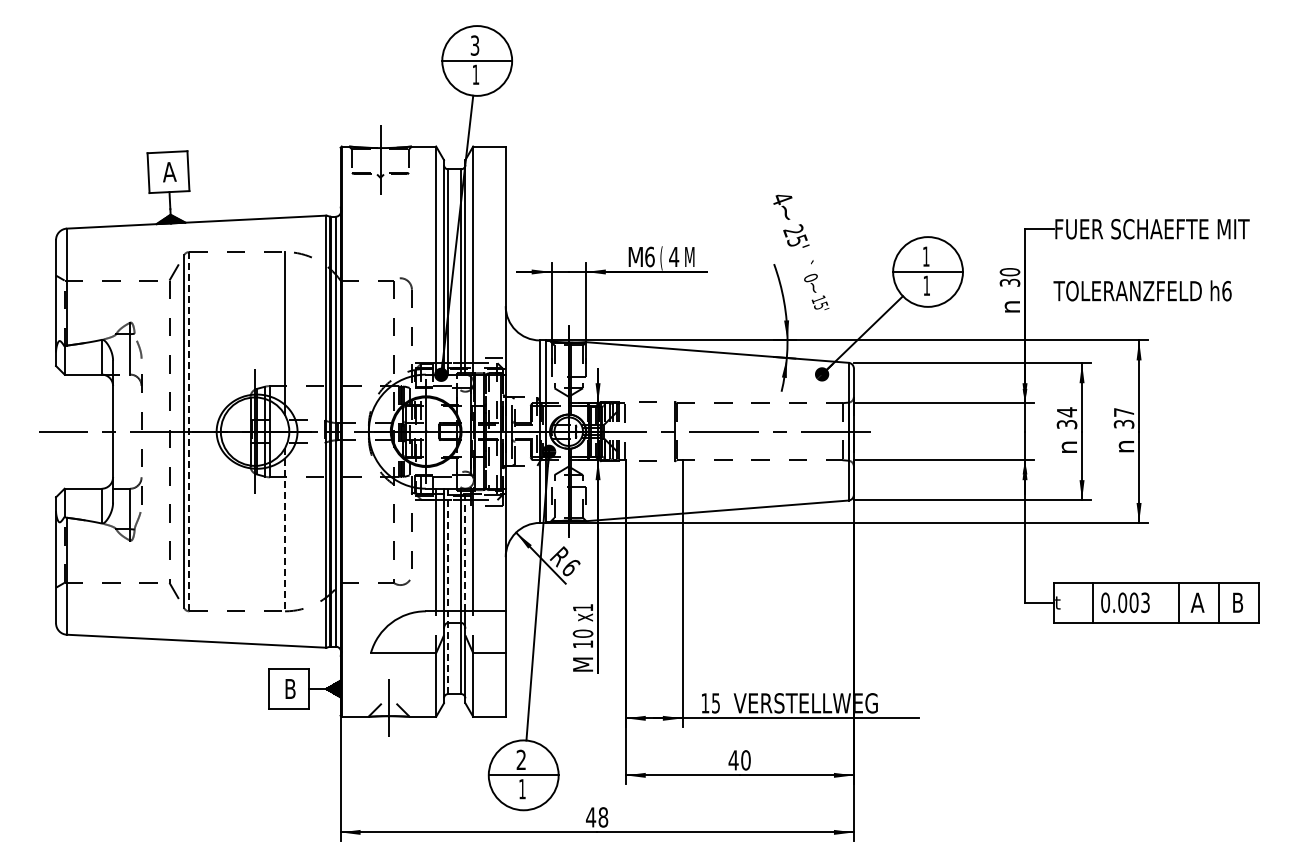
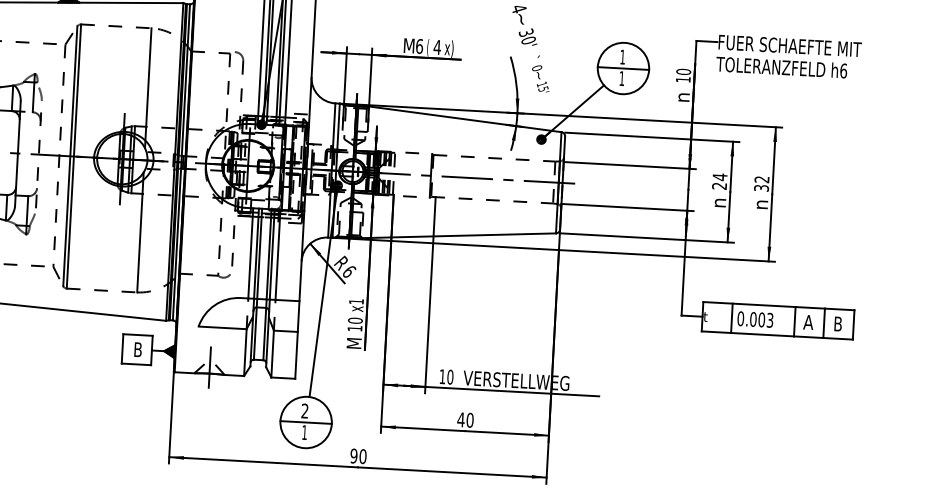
text: (795, 234) -> (527, 35), 25' -> 30'
text: (690, 258) -> (449, 49), M -> x)
text: (1009, 282) -> (682, 79), 30 -> 10
text: (1142, 290) -> (781, 67), moved
text: (1123, 412) -> (761, 179), 37 -> 32
text: (1067, 424) -> (719, 186), 34 -> 24
line: (189, 431) -> (74, 156), dashed -> solid
line: (285, 529) -> (140, 232), dashed -> solid
line: (465, 549) -> (272, 254), dashed -> solid
line: (448, 591) -> (258, 284), dashed -> solid
text: (715, 703) -> (450, 377), 15 -> 10
text: (597, 817) -> (358, 456), 48 -> 90

